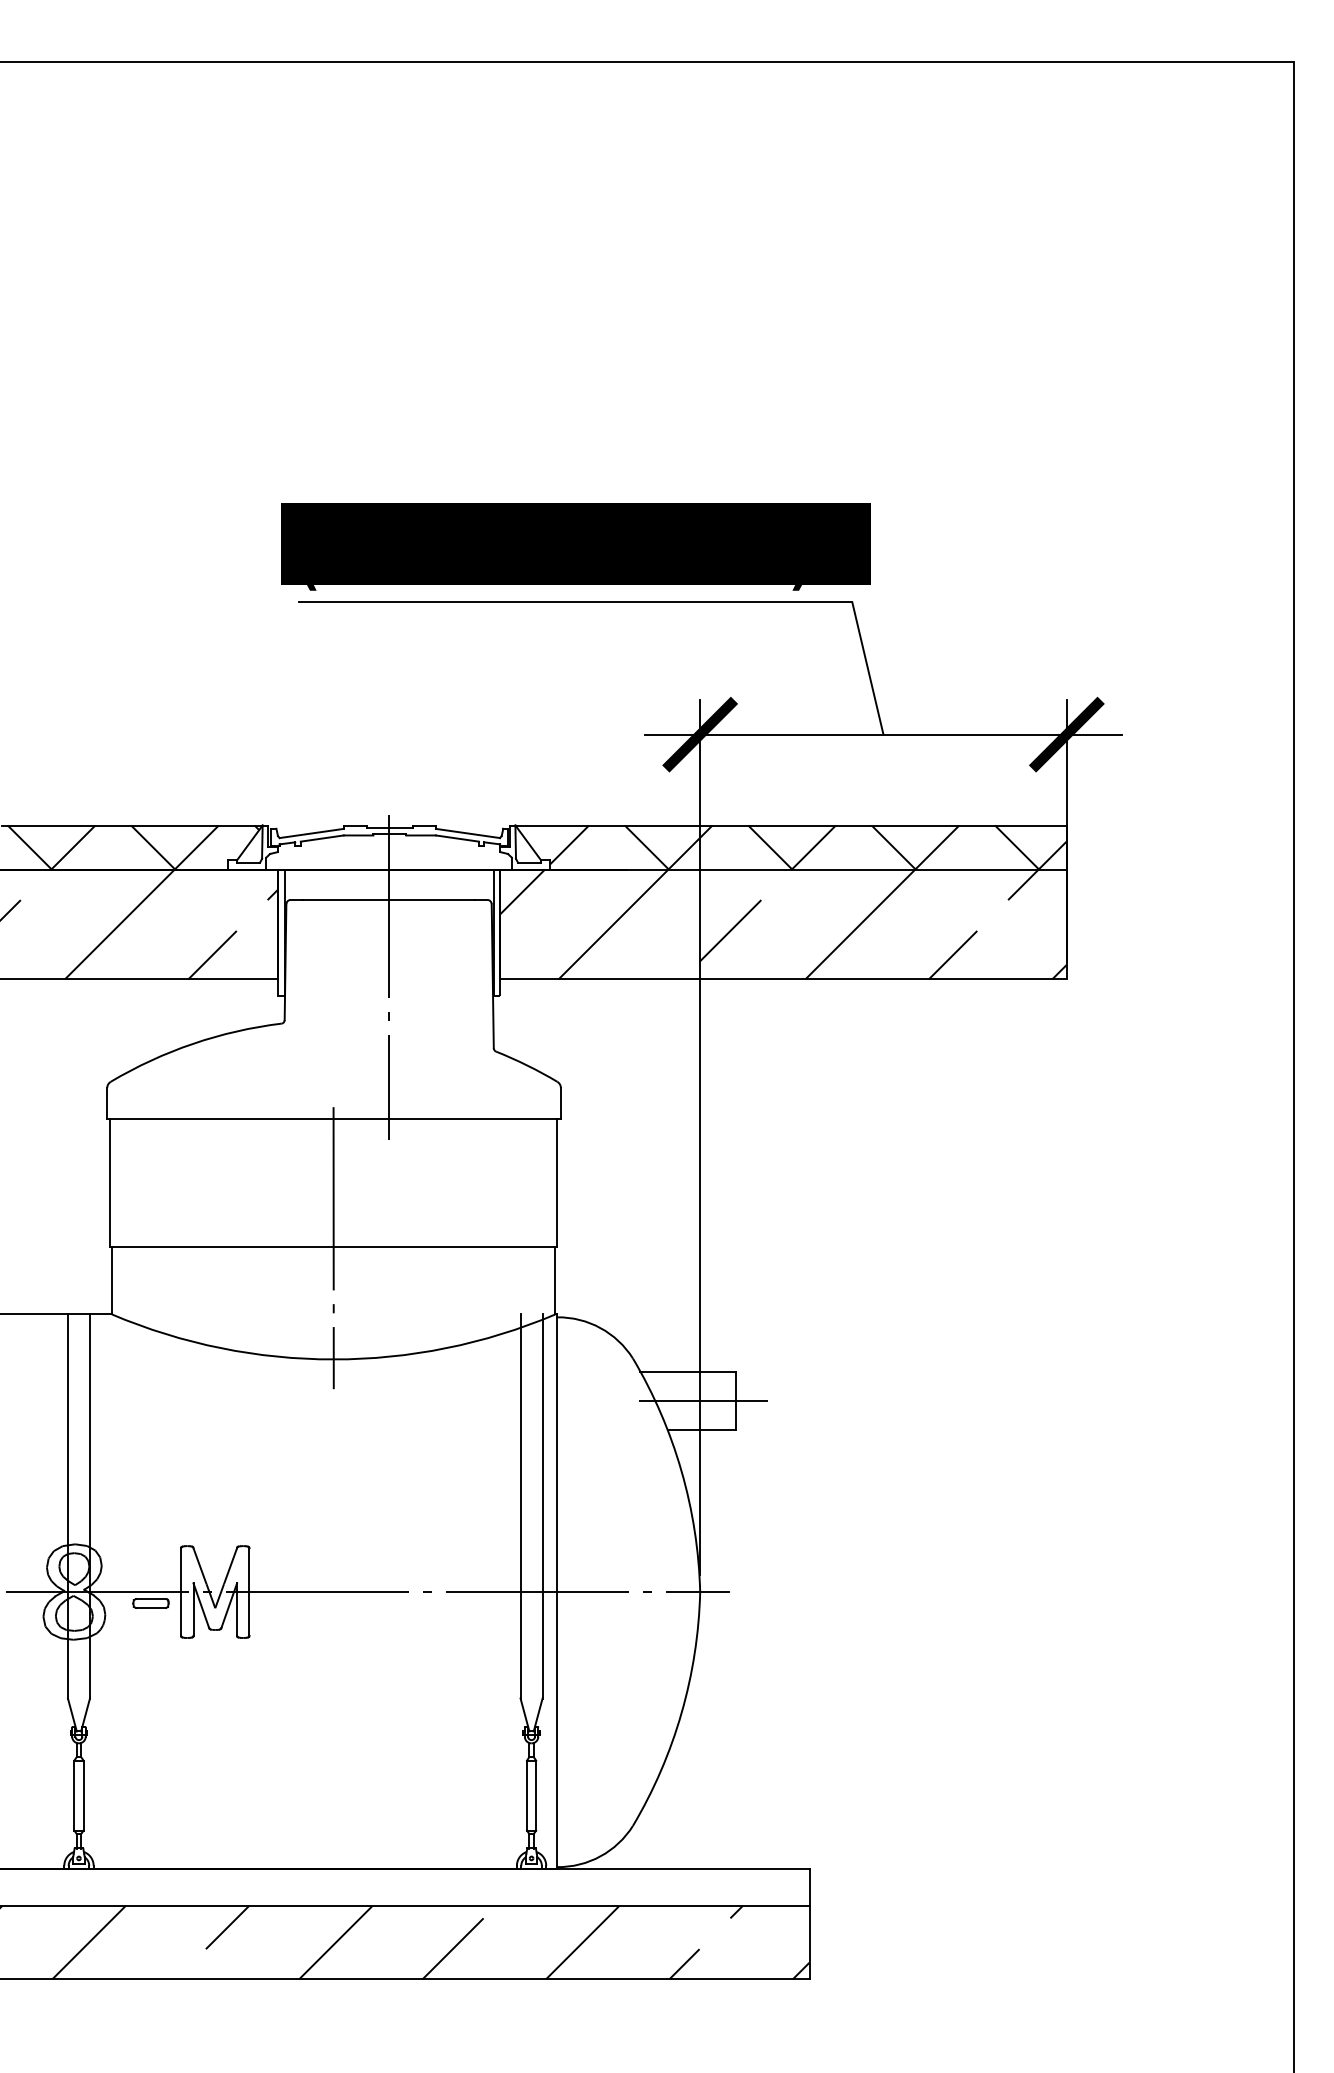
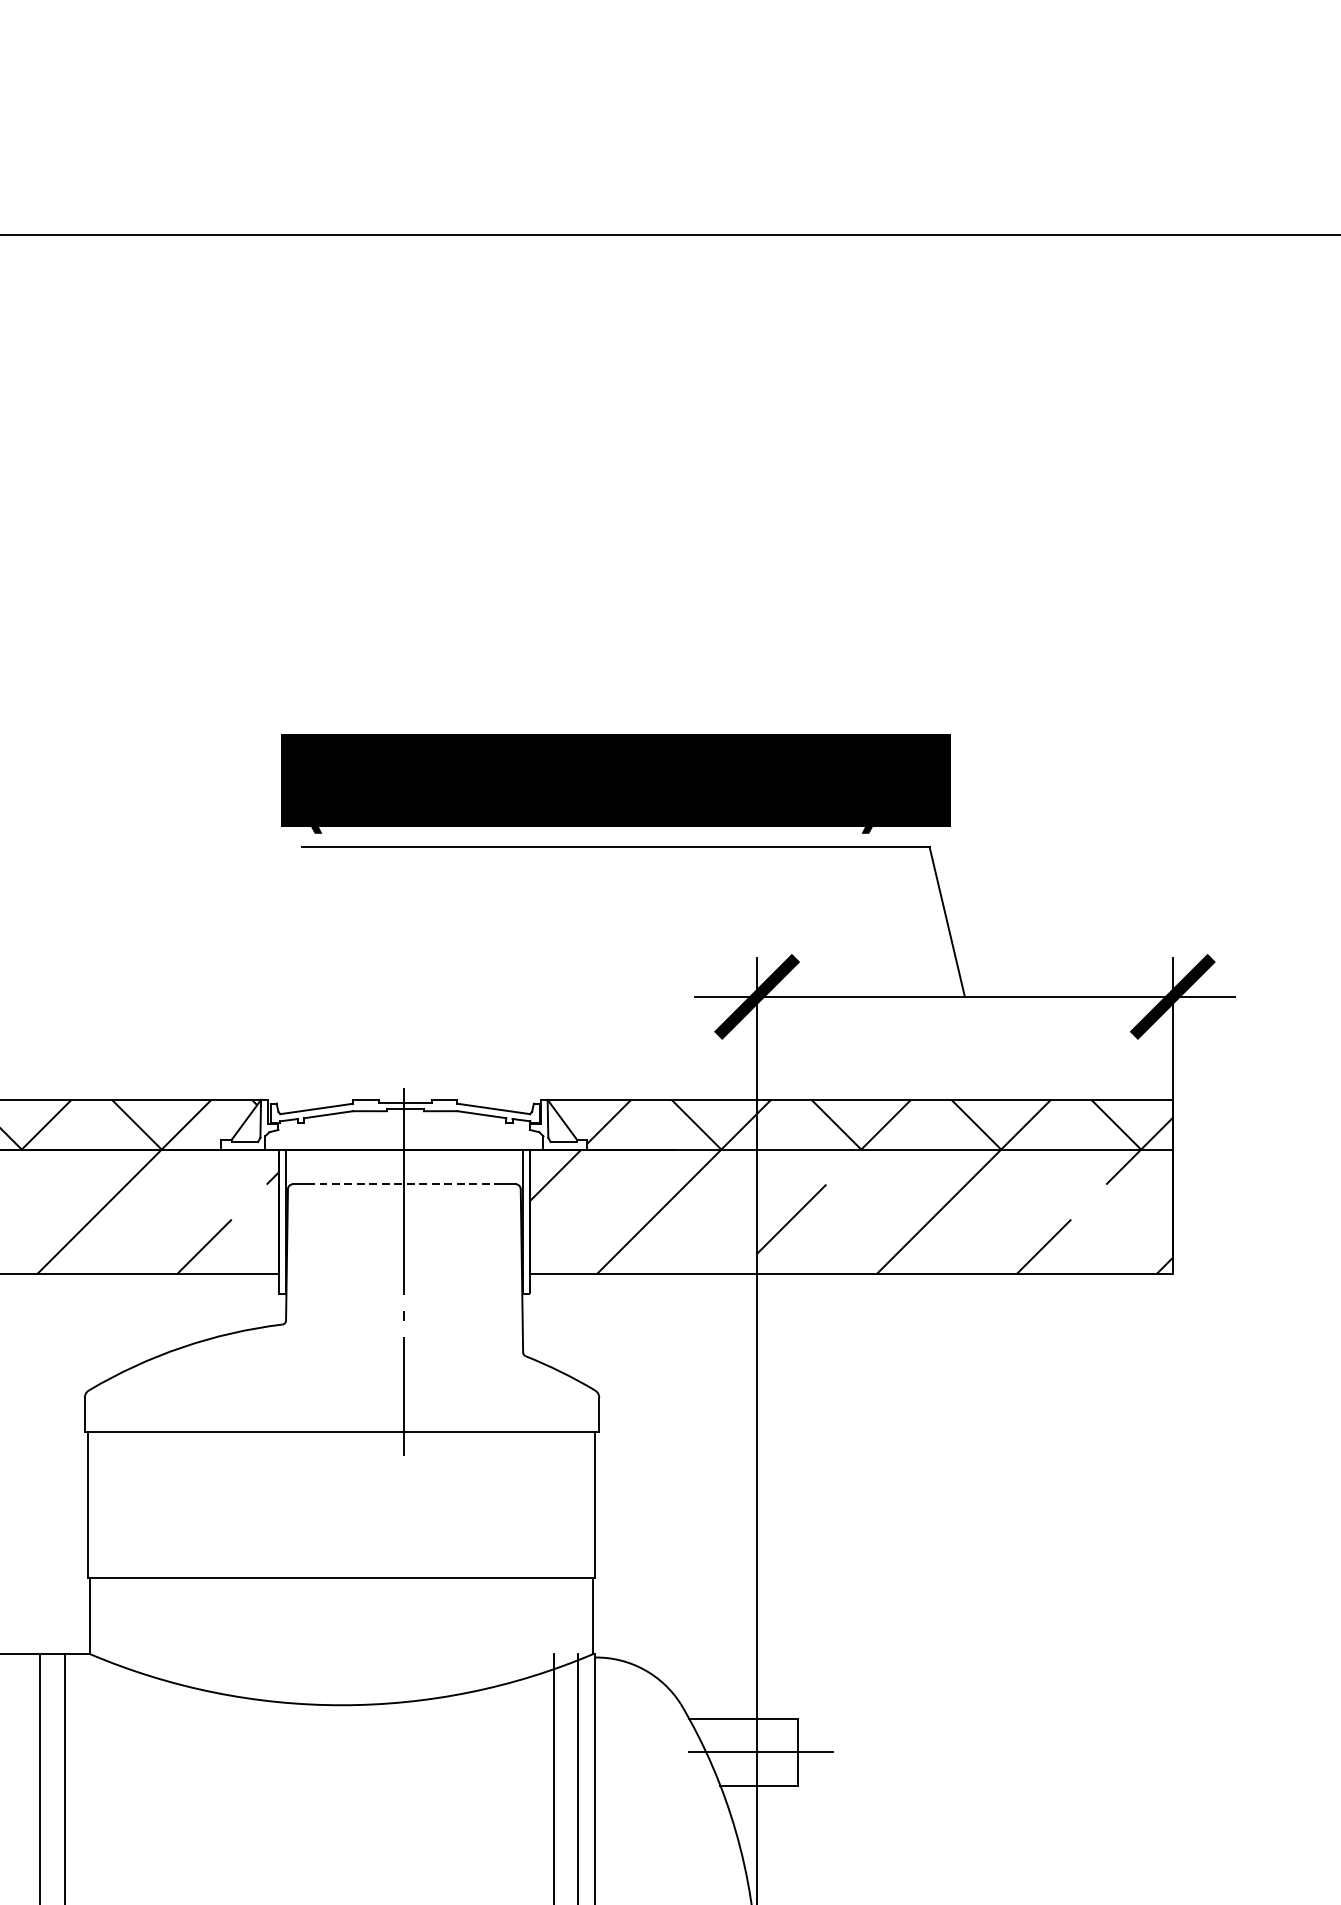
line: (388, 899) -> (403, 1183), solid -> dashed
line: (333, 1248) -> (341, 1579), removed

